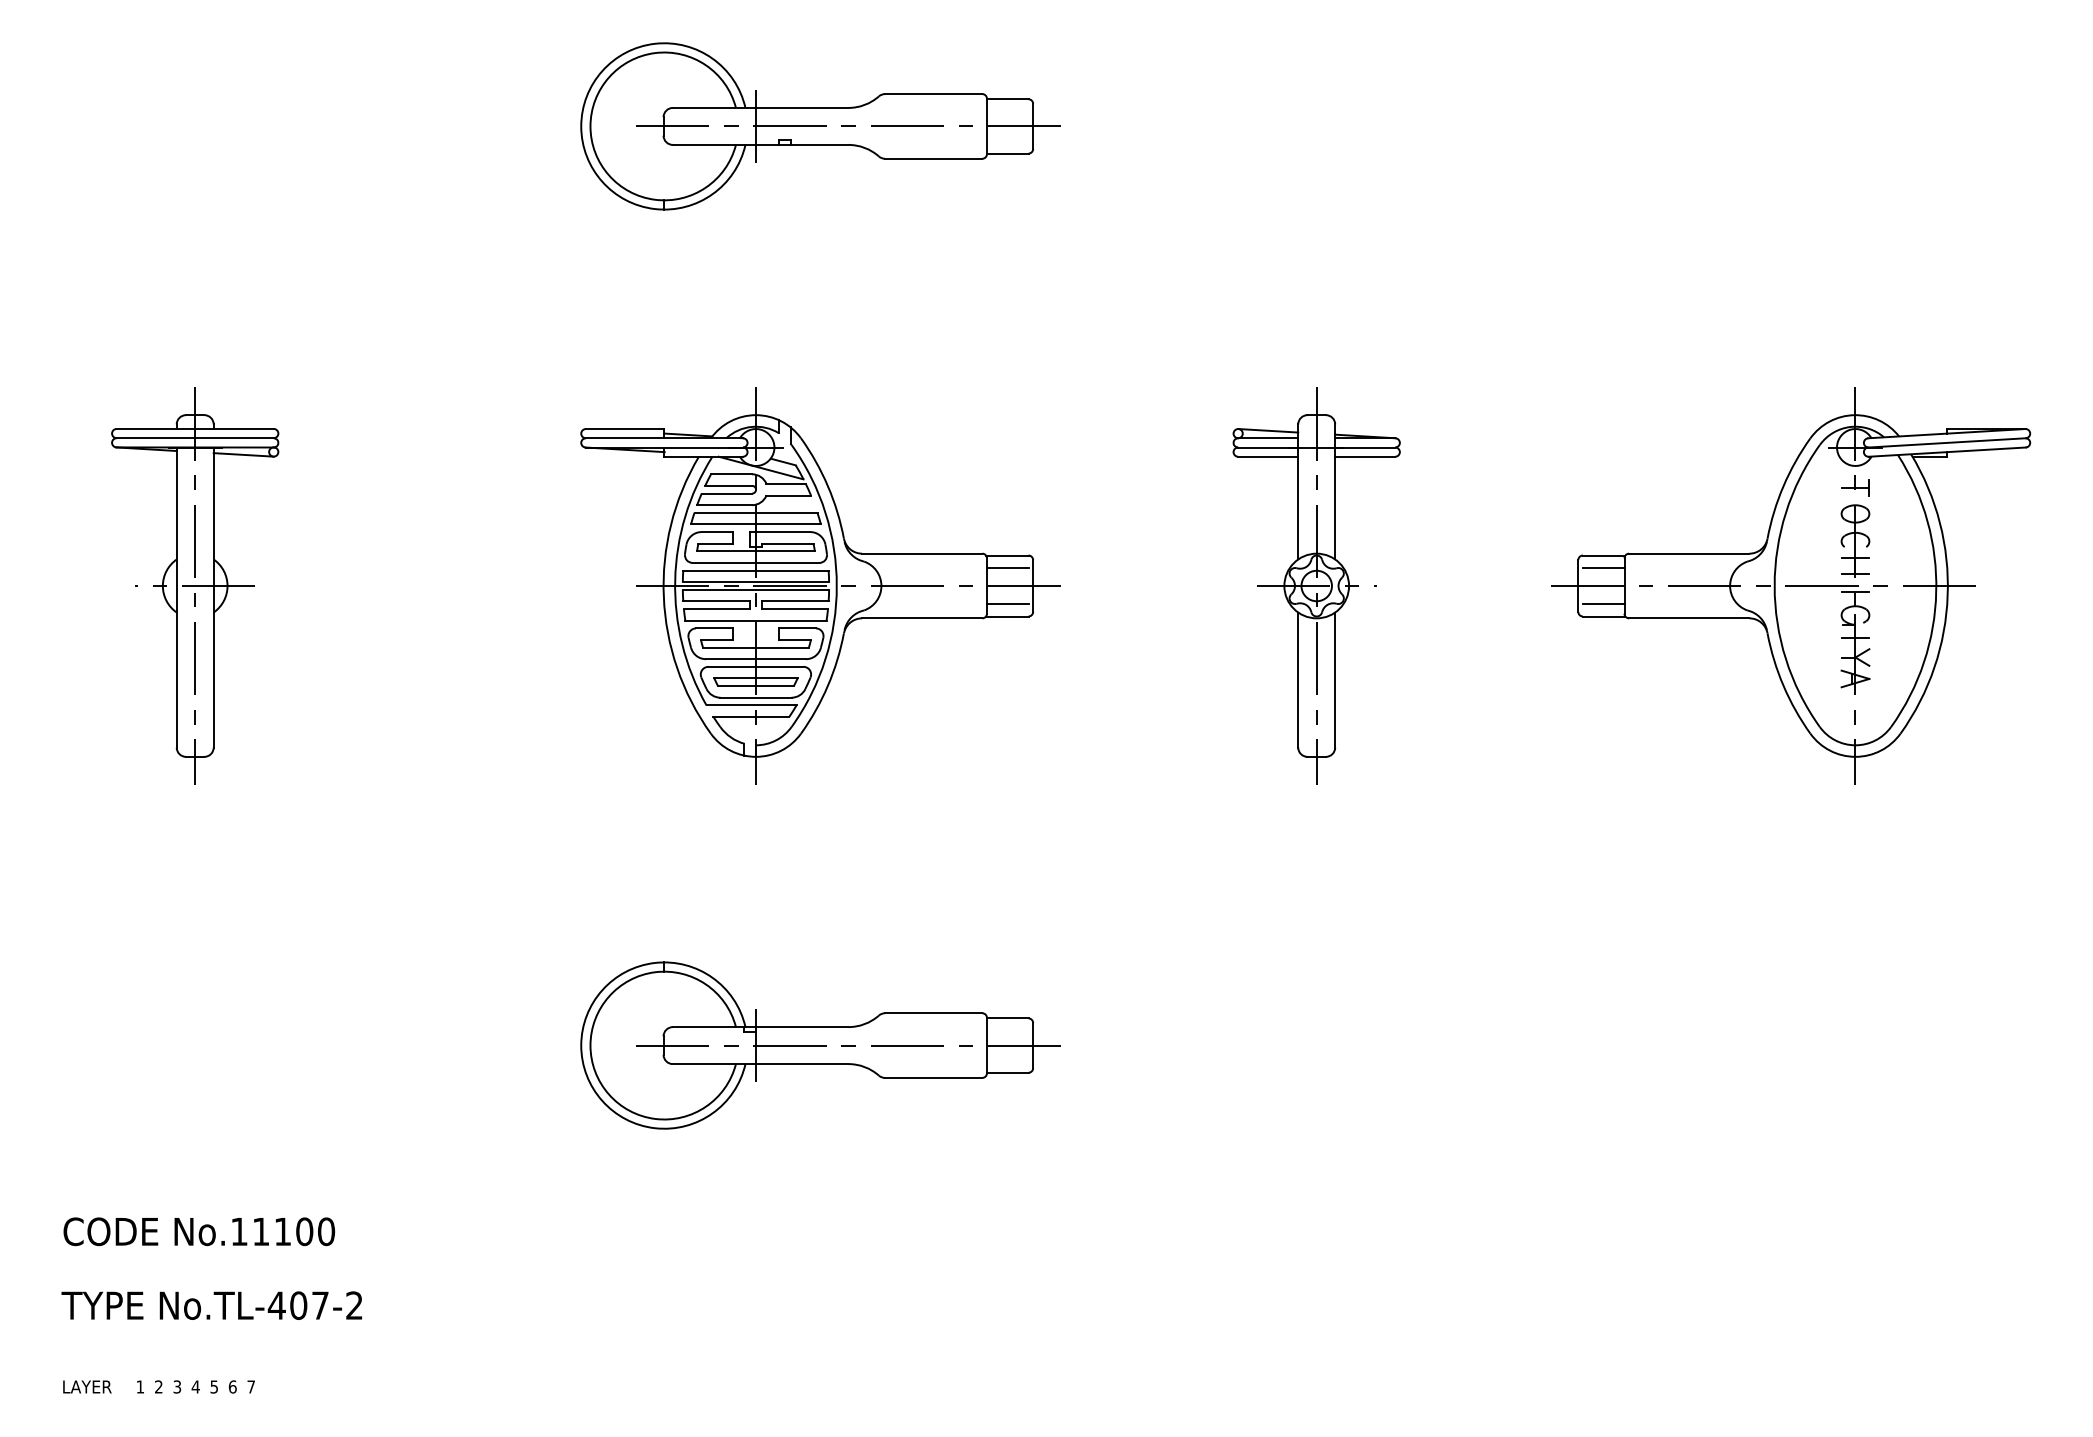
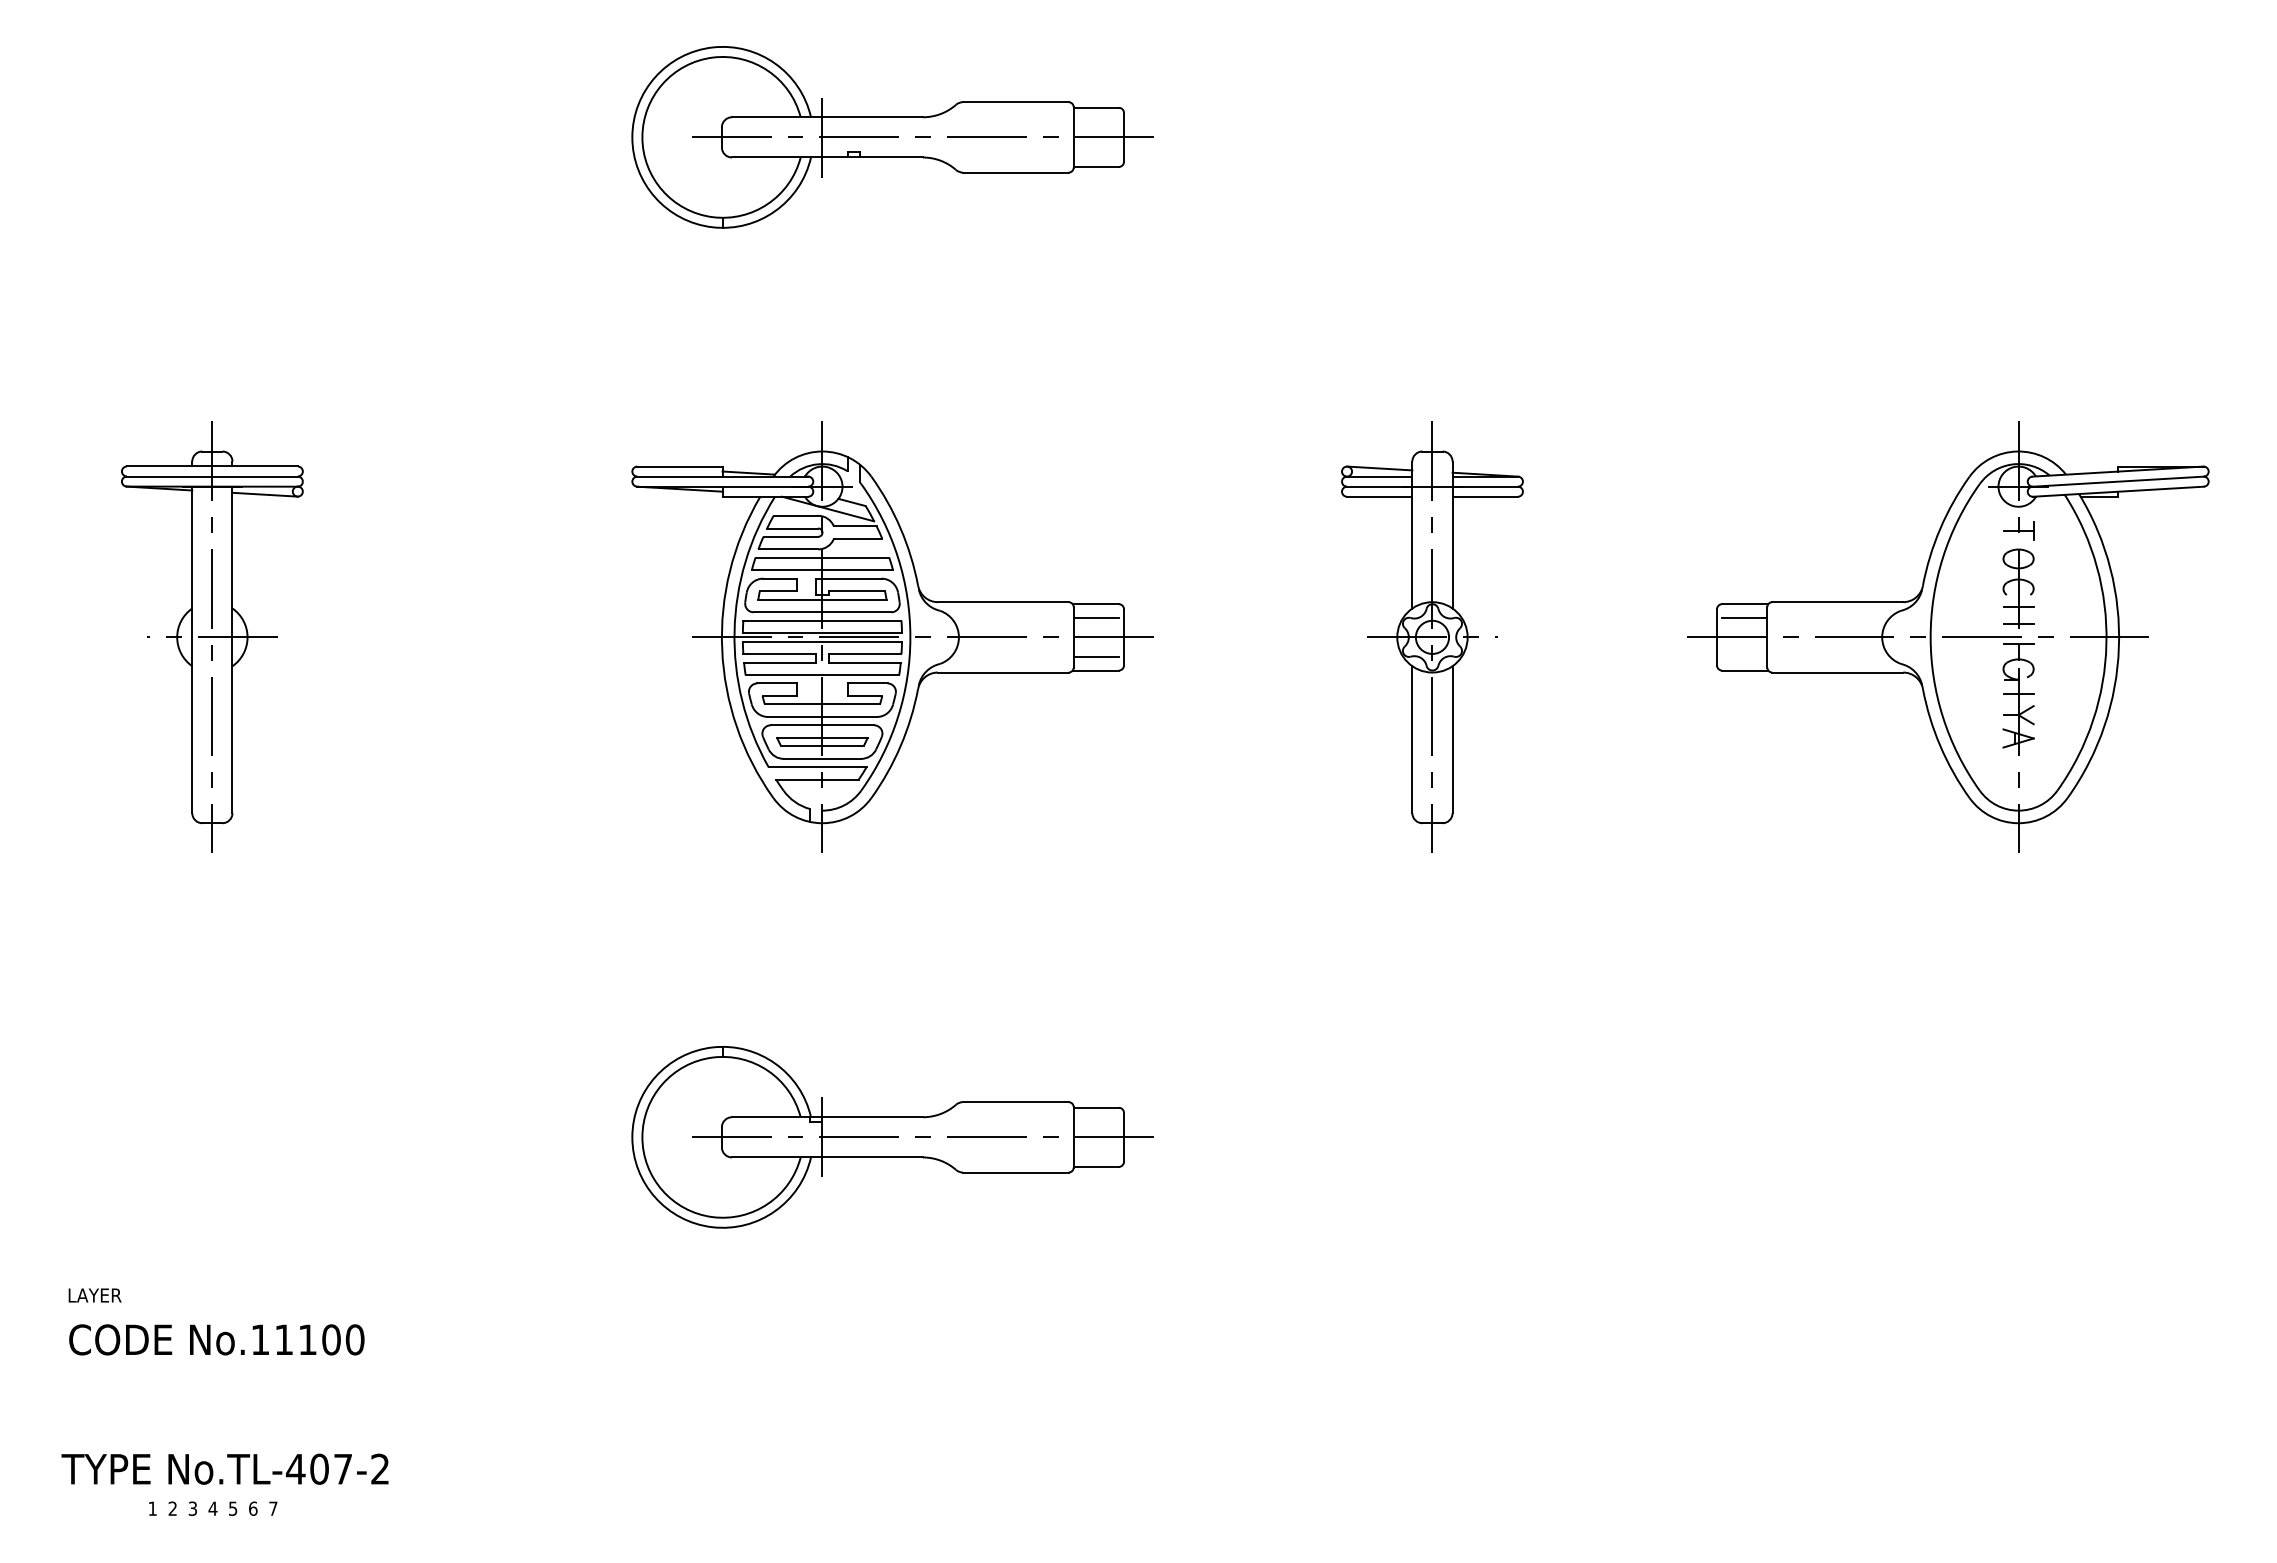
line: (1603, 604) -> (1744, 657), removed
text: (211, 1305) -> (224, 1469), moved
text: (87, 1386) -> (95, 1294), moved

